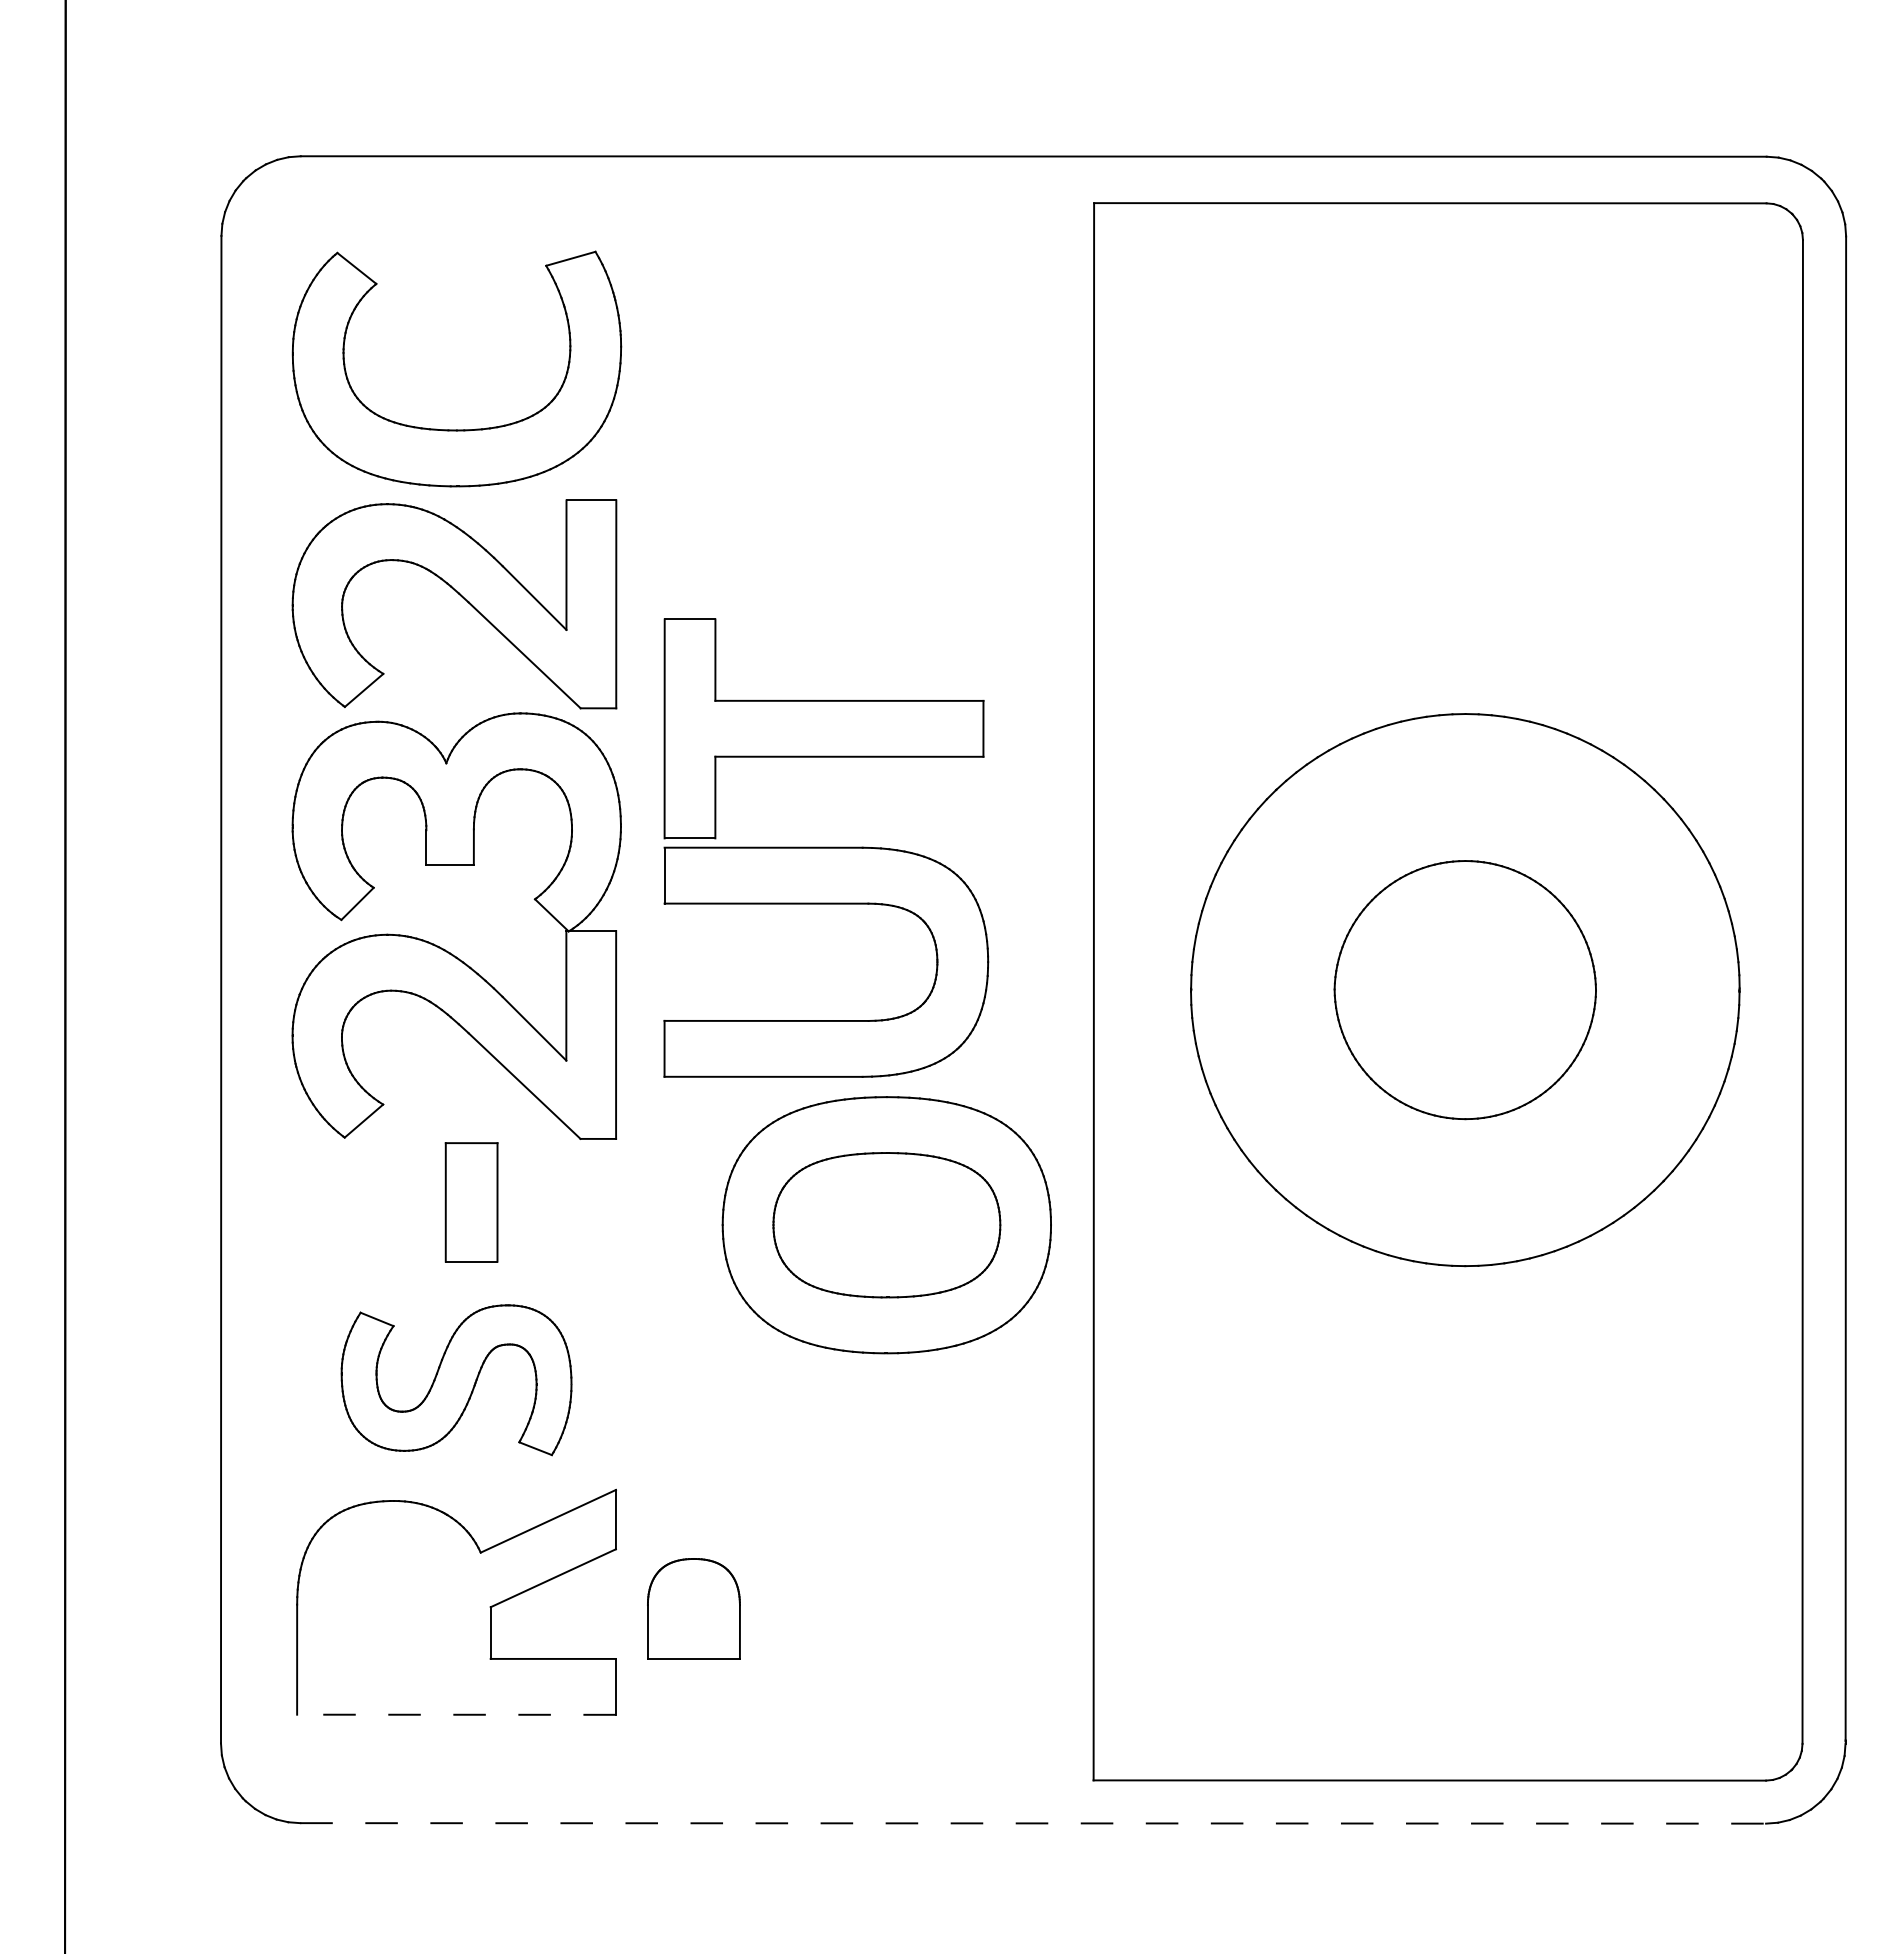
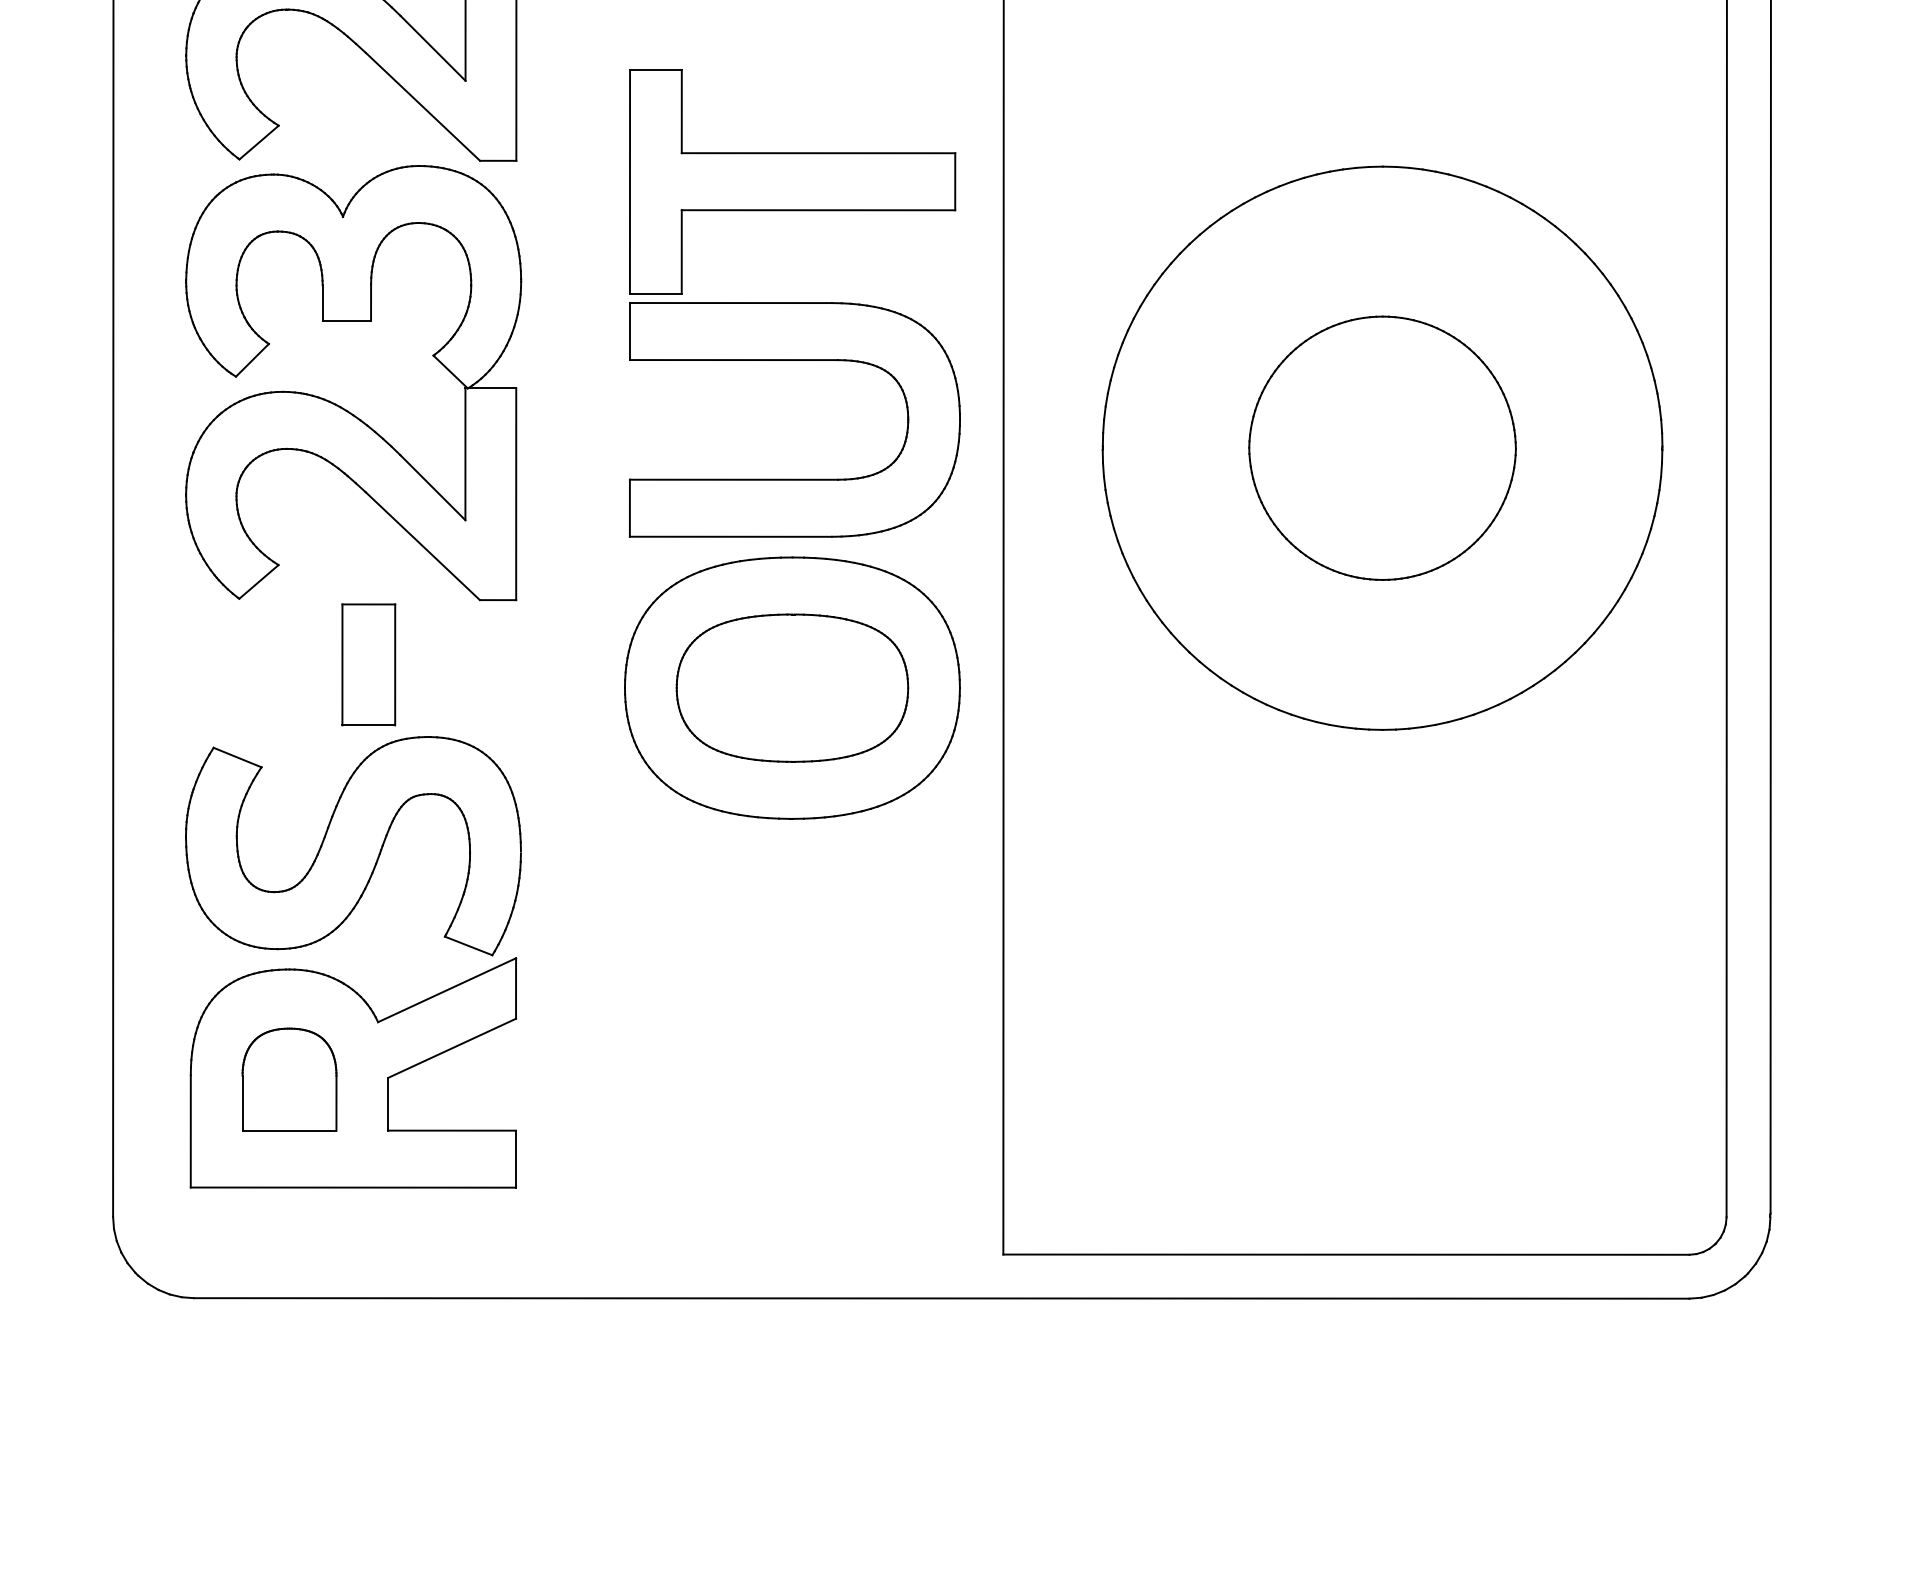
part: (826, 847) -> (795, 302), moved
part: (456, 1380) -> (353, 846), size x1.43
part: (693, 1608) -> (289, 1079), moved
line: (456, 1714) -> (353, 1187), dashed -> solid
line: (1033, 1823) -> (942, 1298), dashed -> solid

